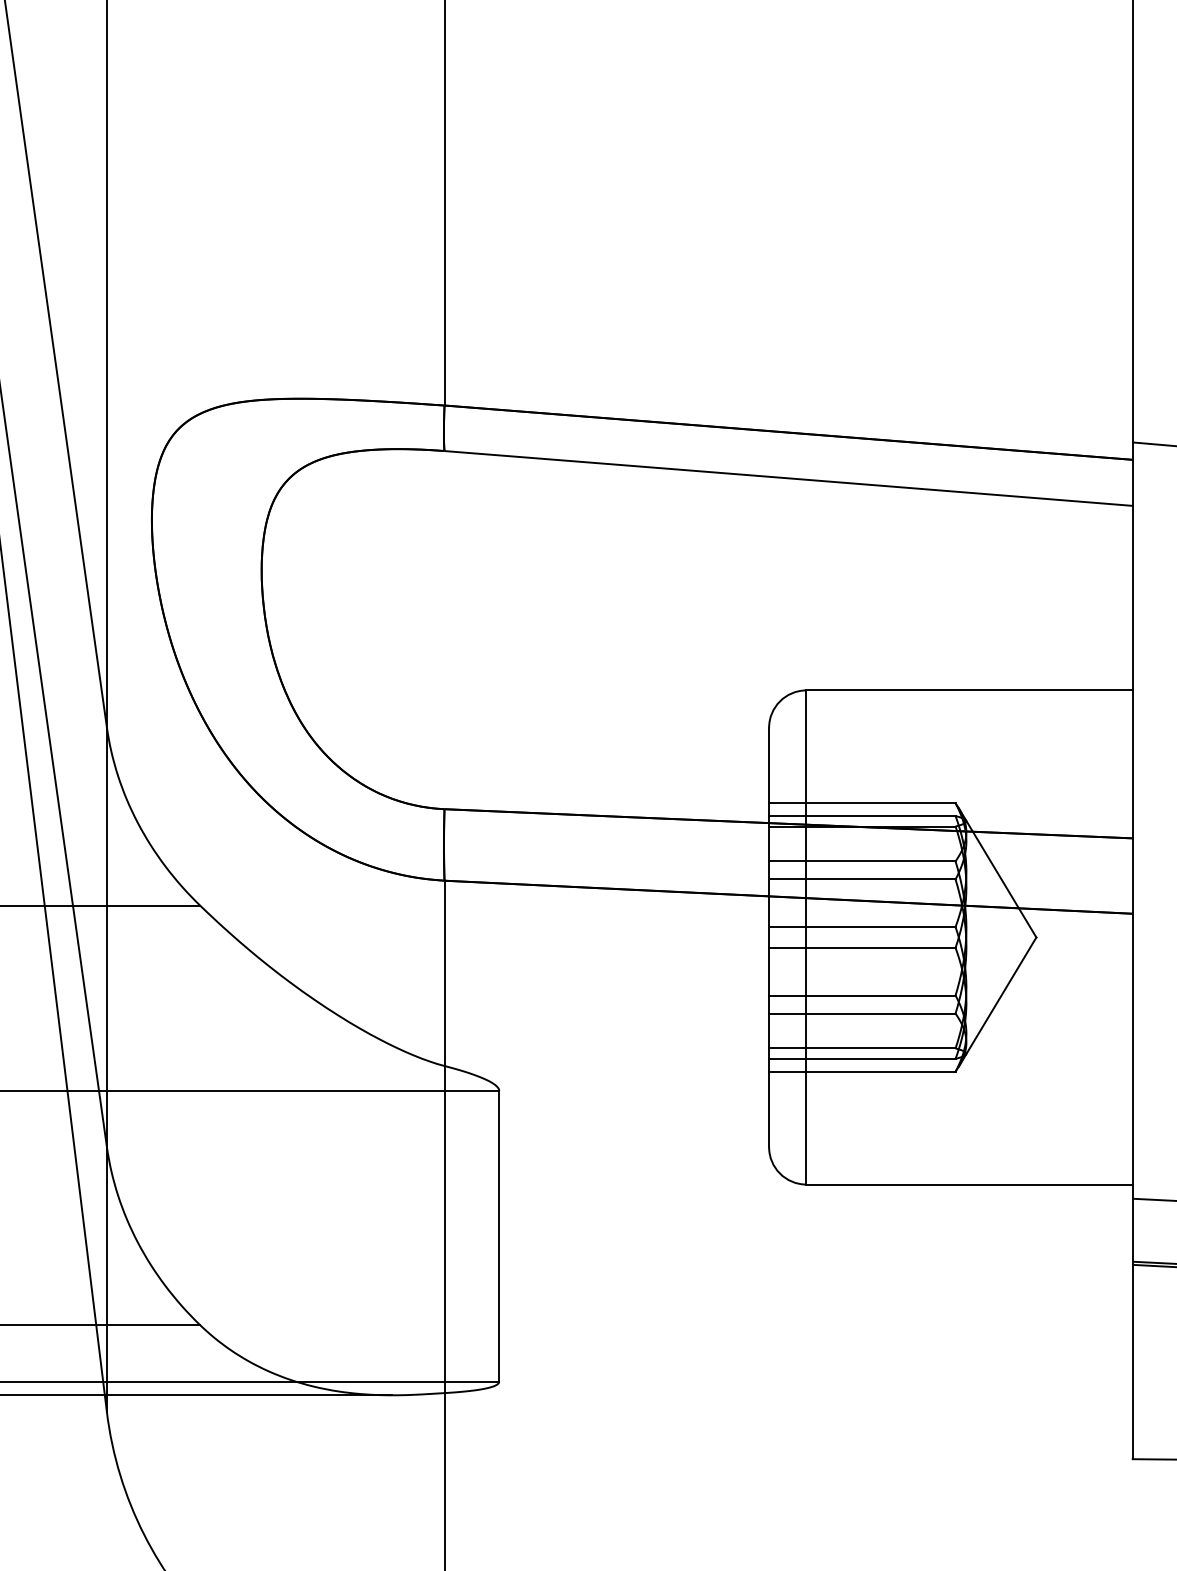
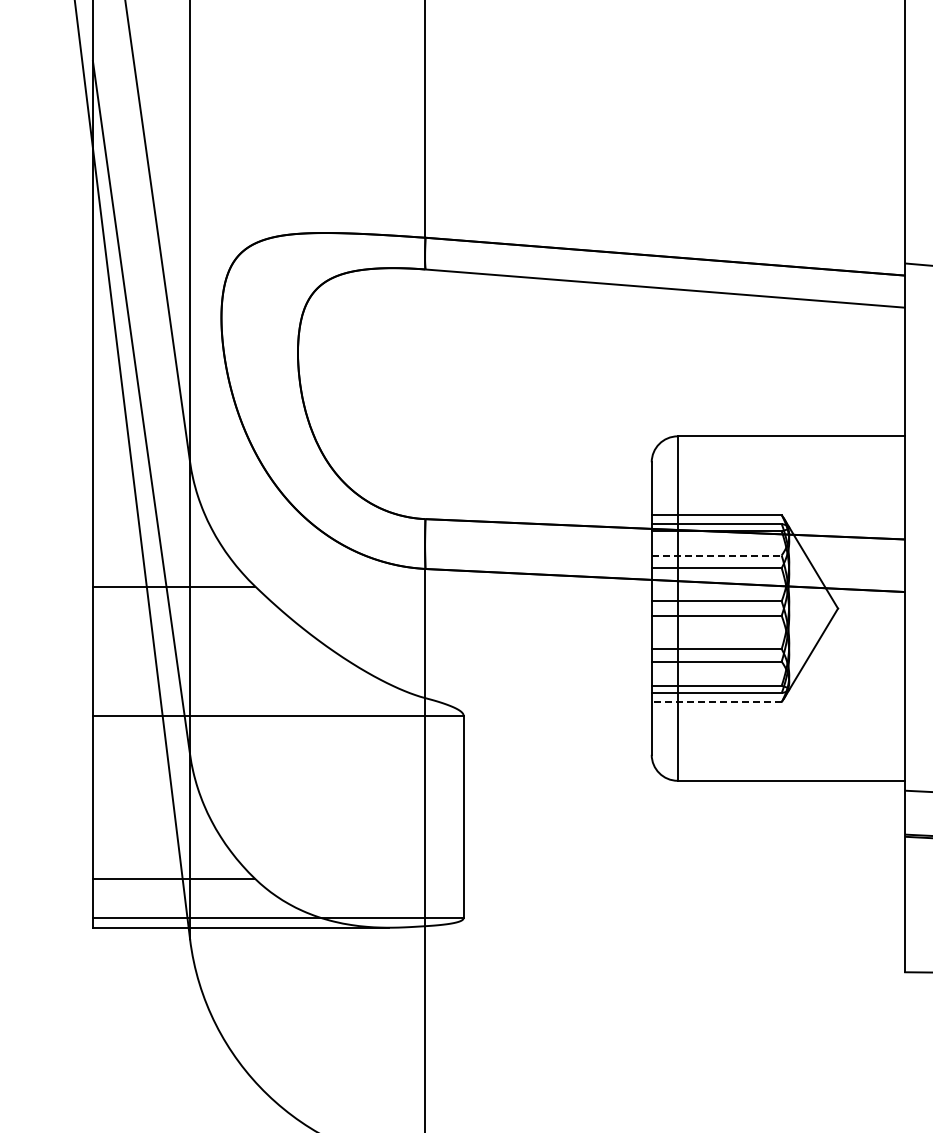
line: (862, 861) -> (716, 555), solid -> dashed
line: (862, 1072) -> (716, 702), solid -> dashed

